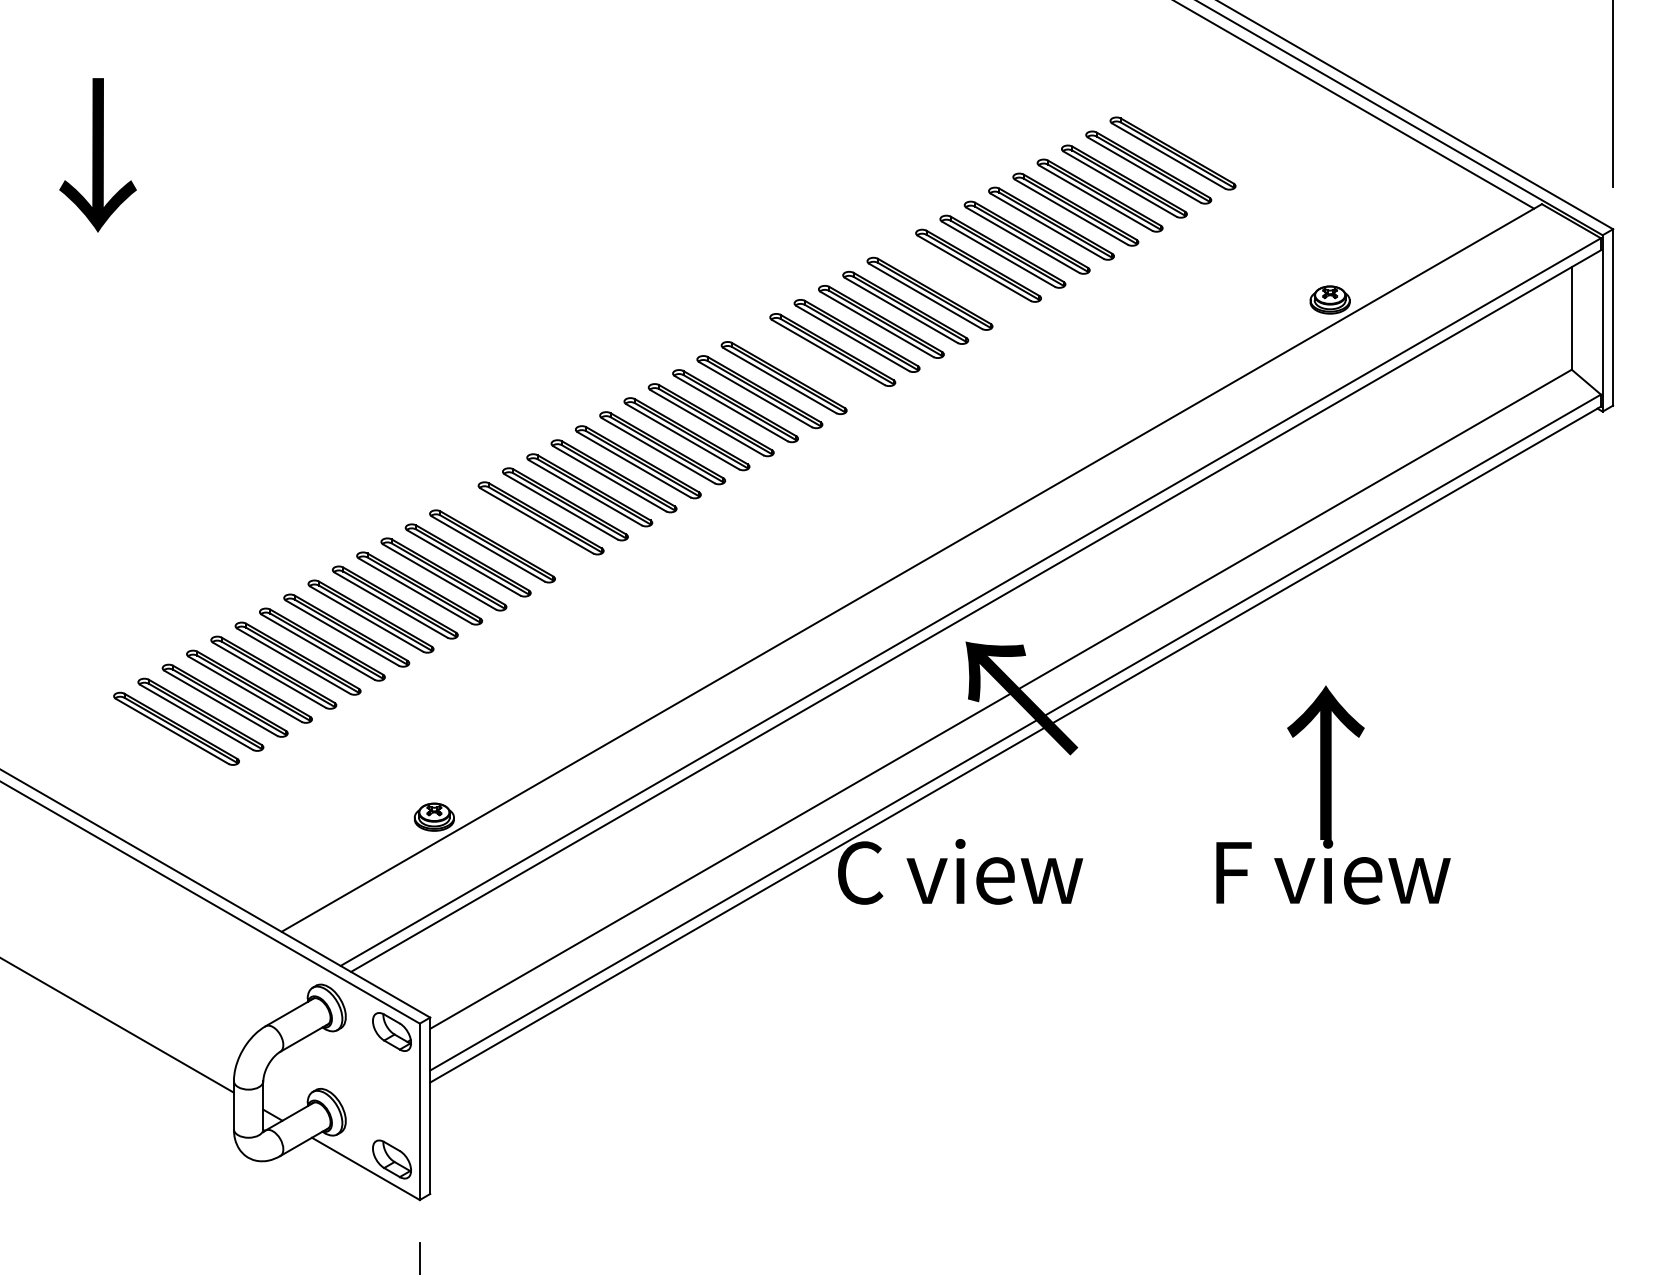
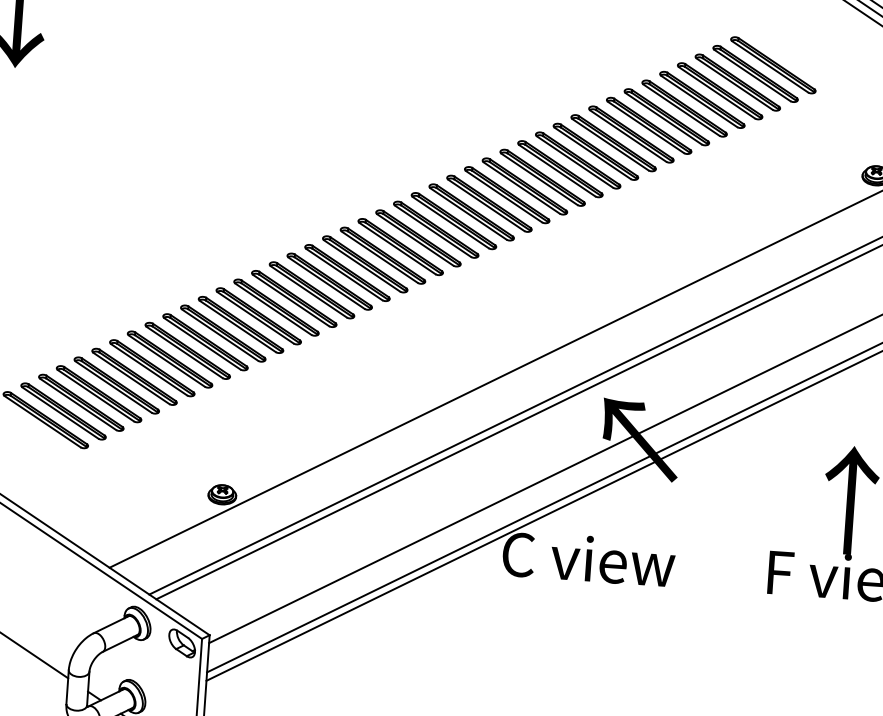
part: (954, 279) -> (613, 142), added
part: (808, 363) -> (507, 194), added
part: (516, 532) -> (294, 299), added

